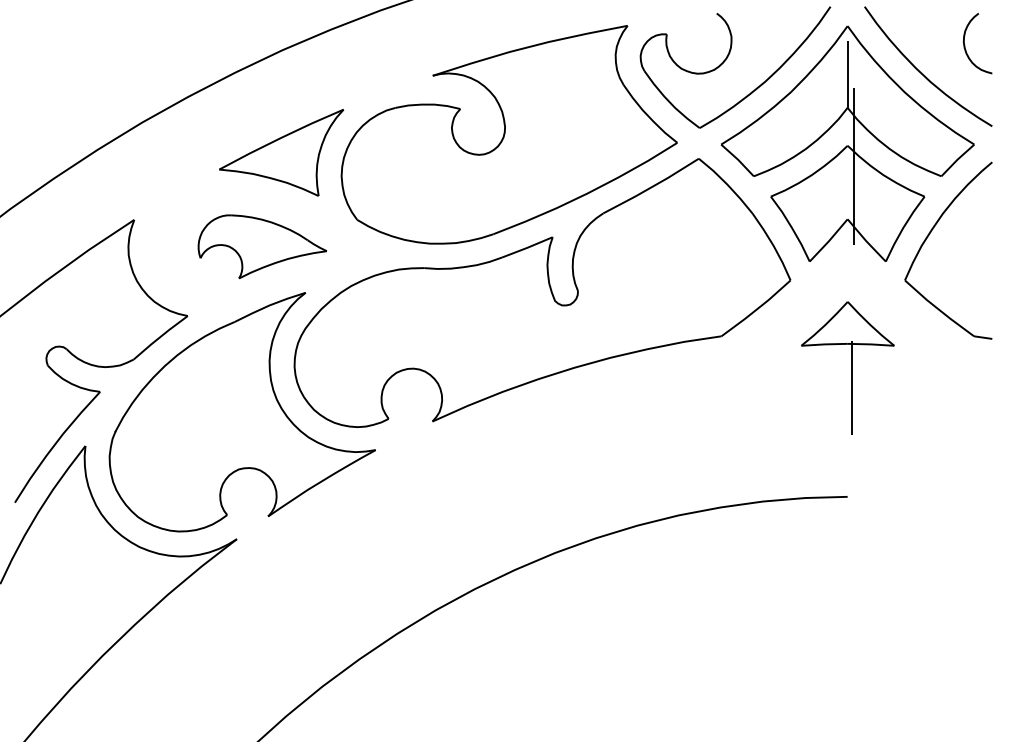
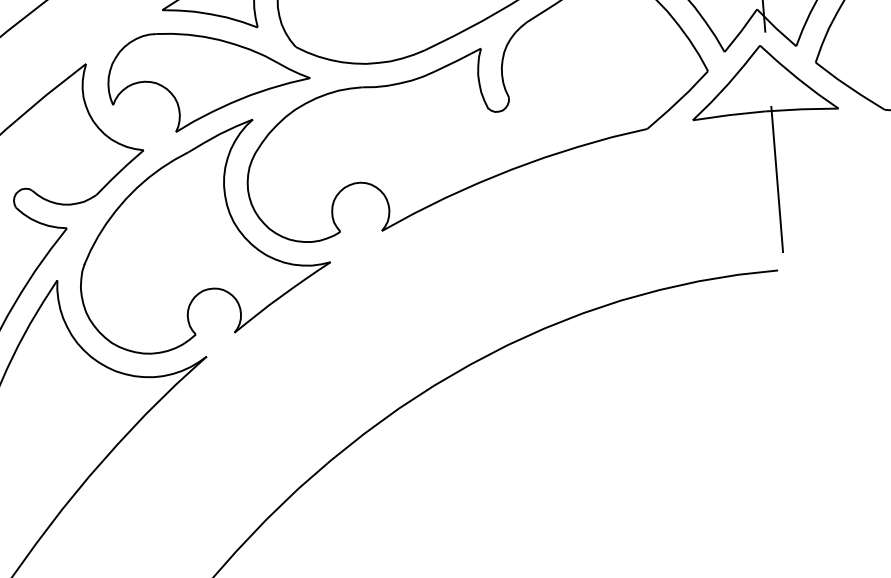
part: (262, 246) -> (208, 79), size x1.67
part: (847, 367) -> (768, 148), size x1.67

